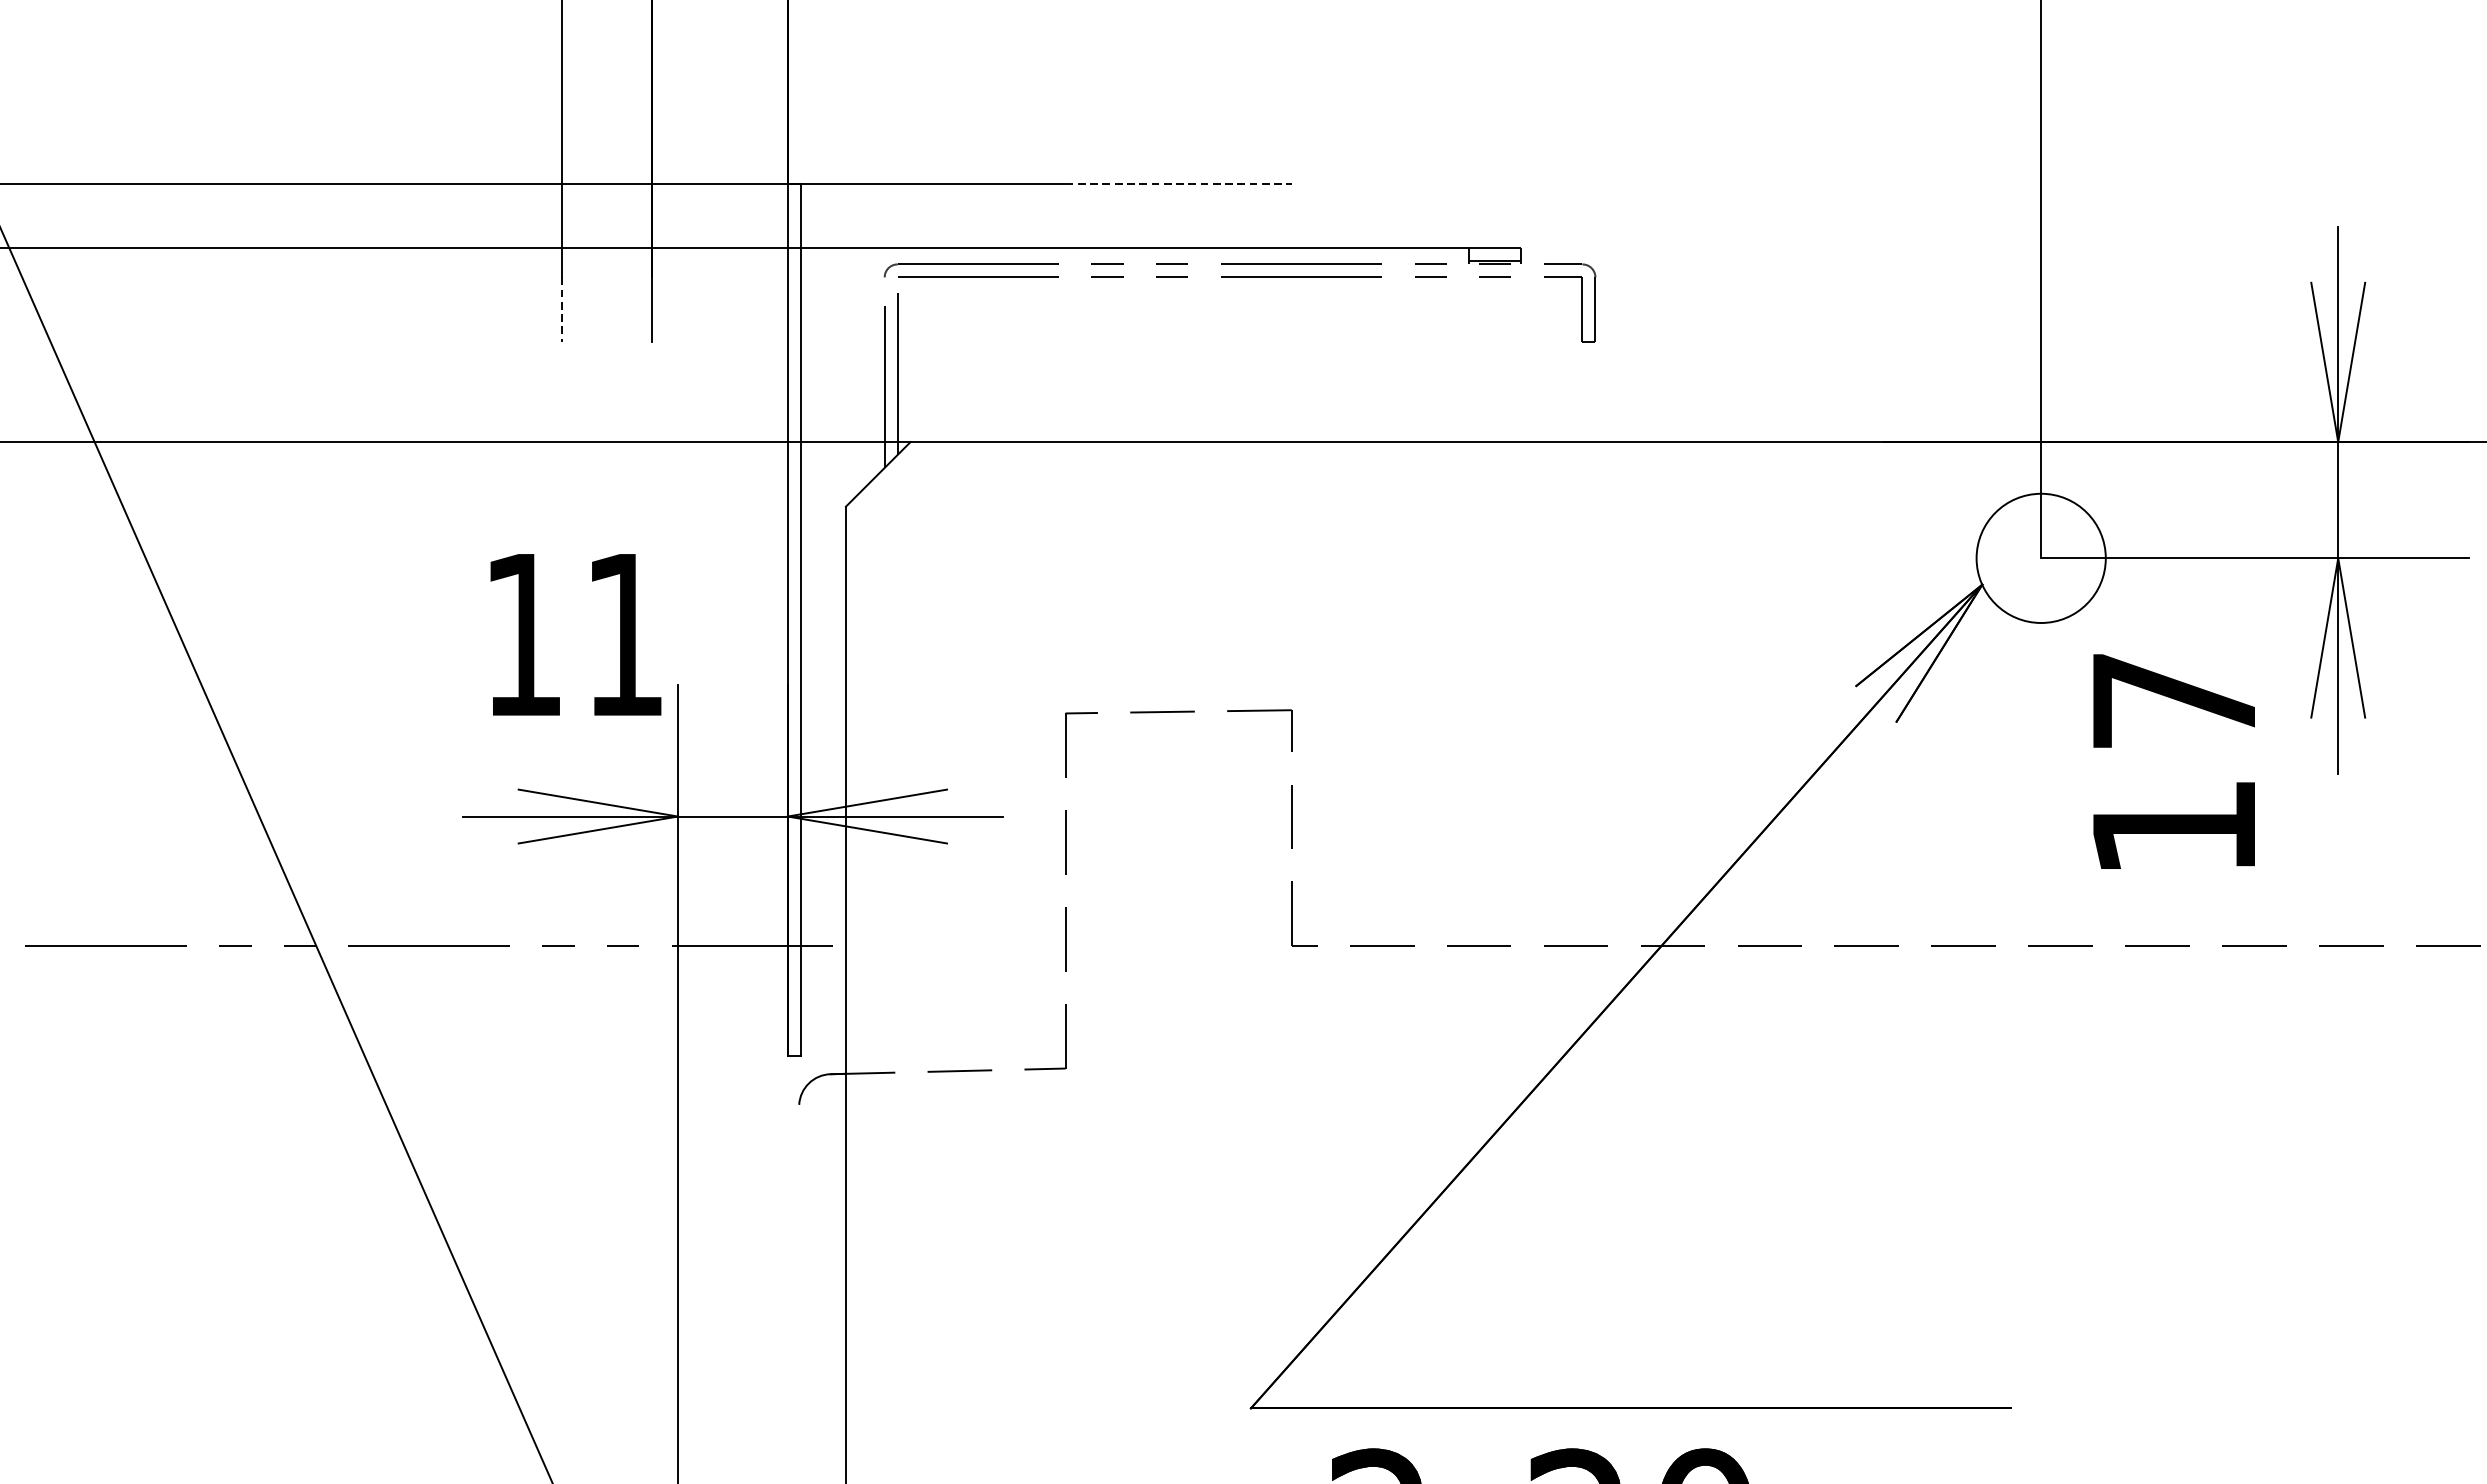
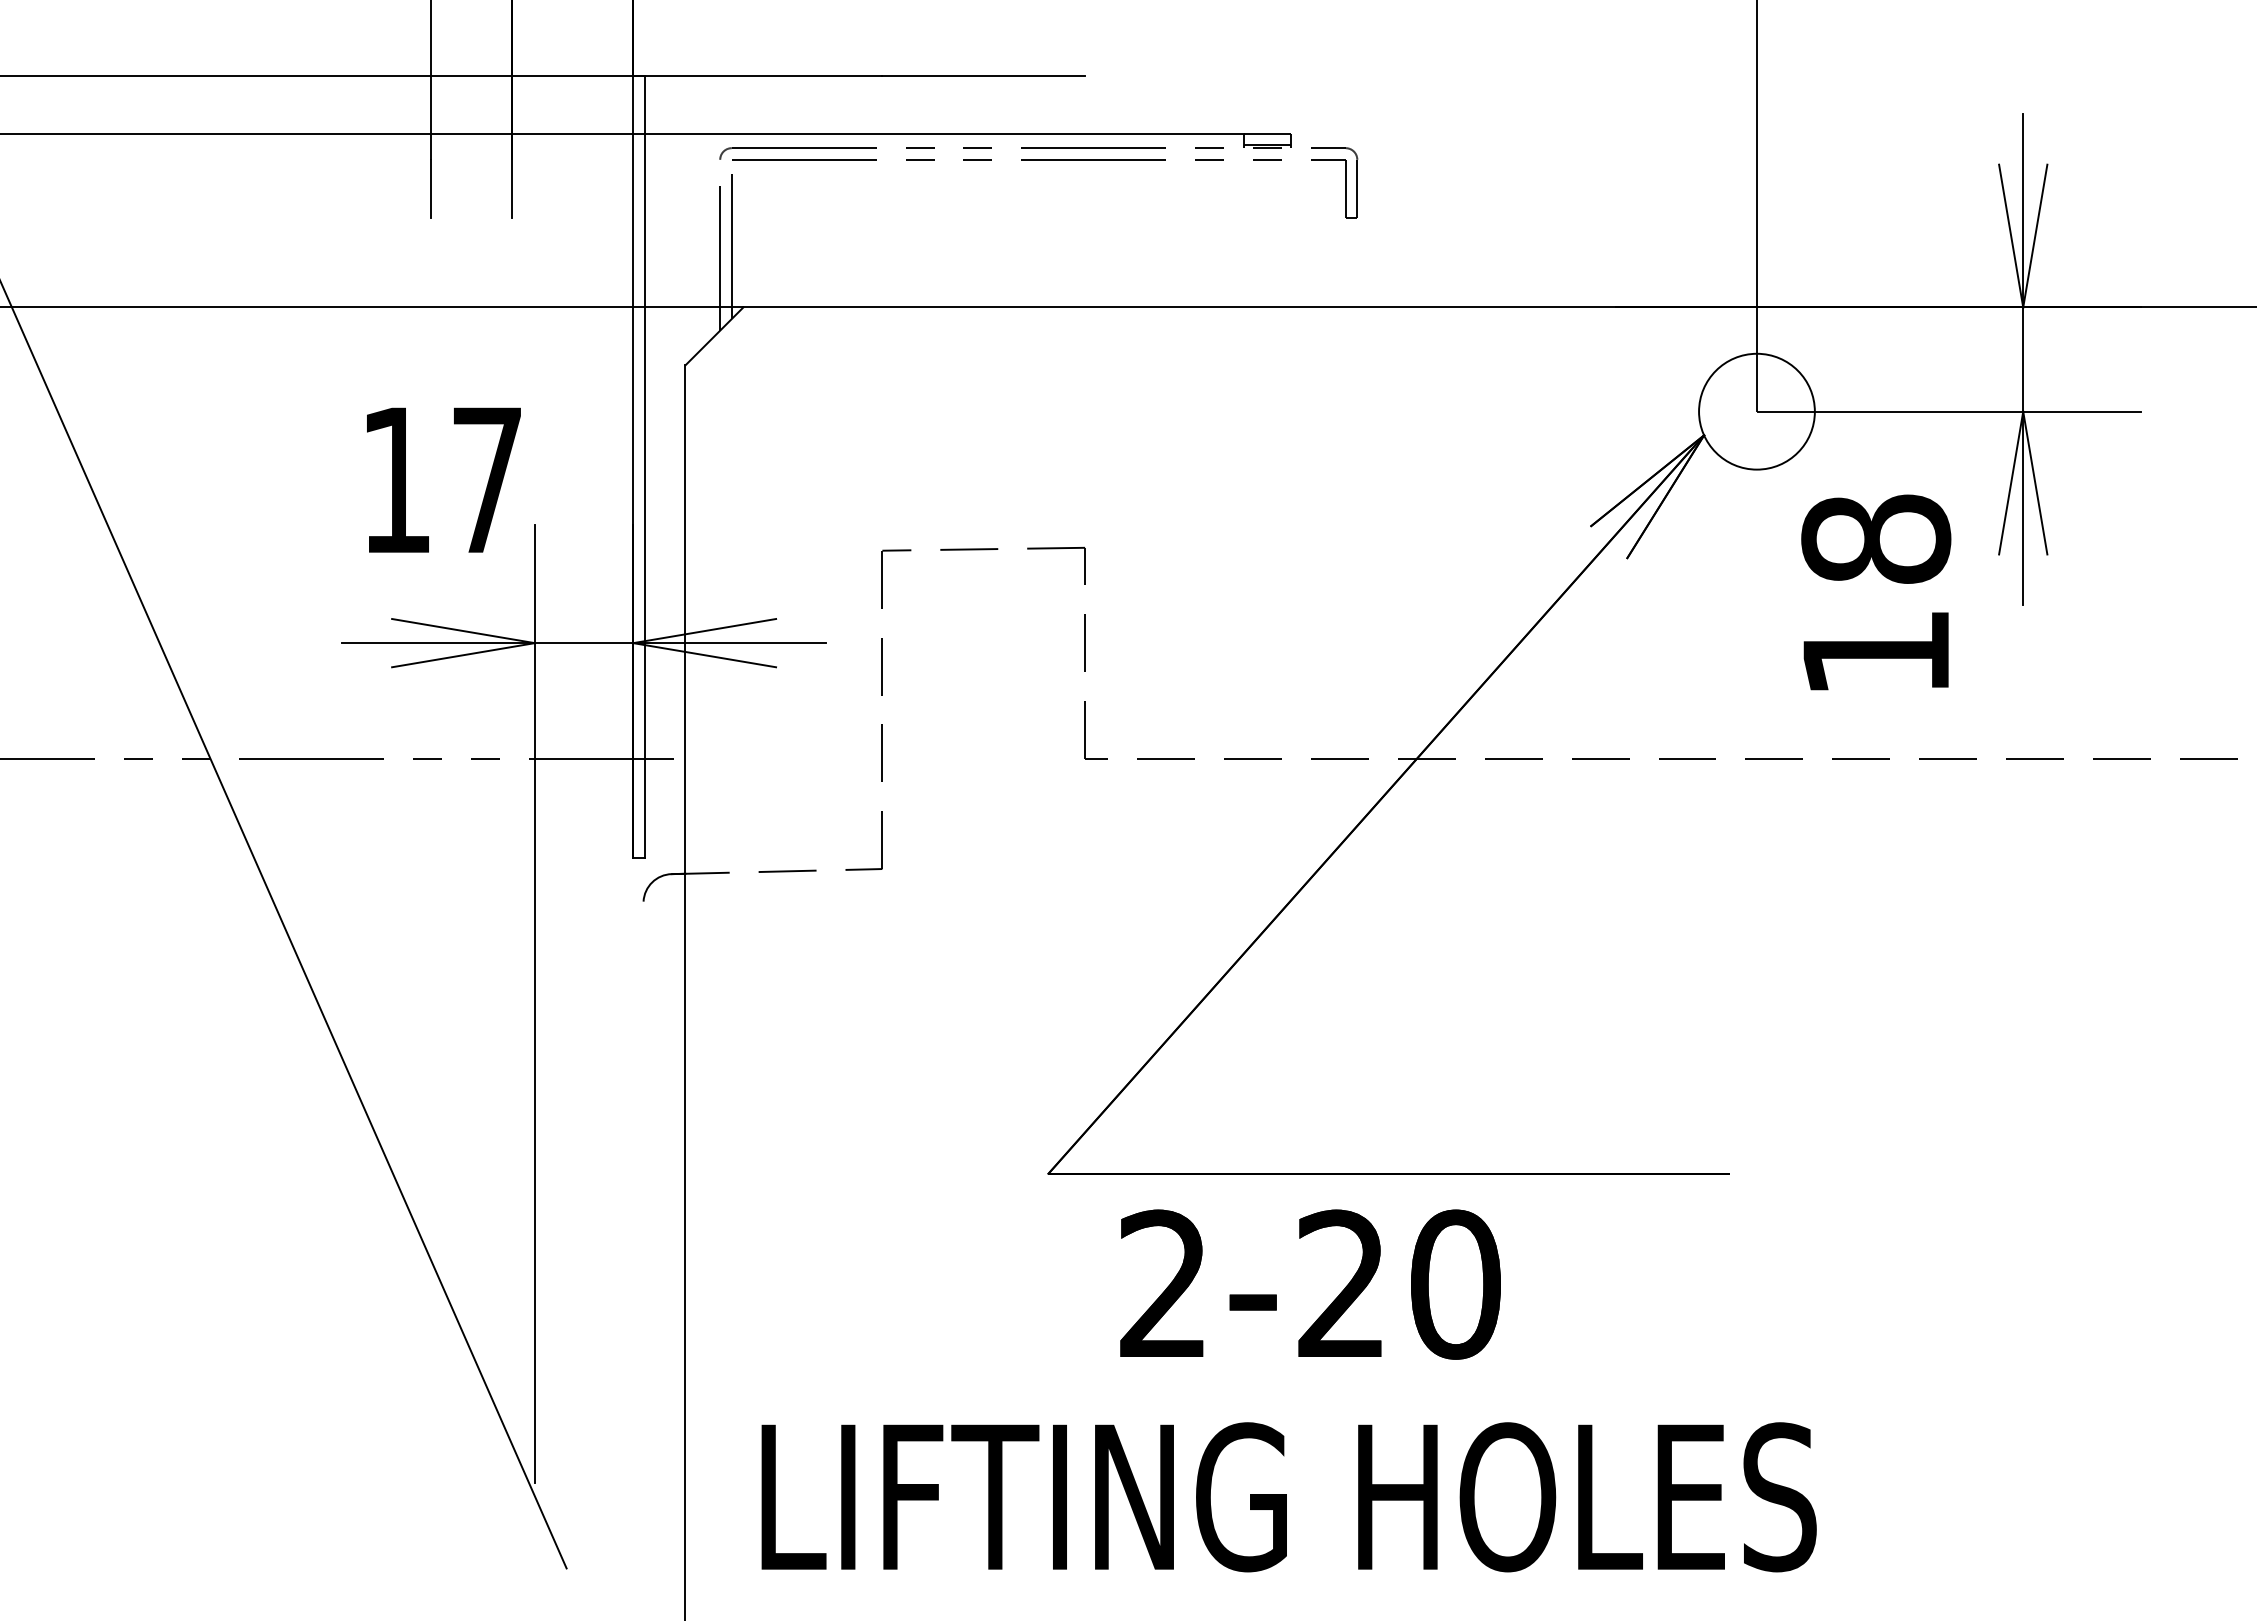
line: (1179, 183) -> (984, 75), dashed -> solid
line: (561, 309) -> (430, 188), dashed -> solid
text: (625, 634) -> (487, 479), 11 -> 17
text: (2174, 699) -> (1876, 538), 17 -> 18

